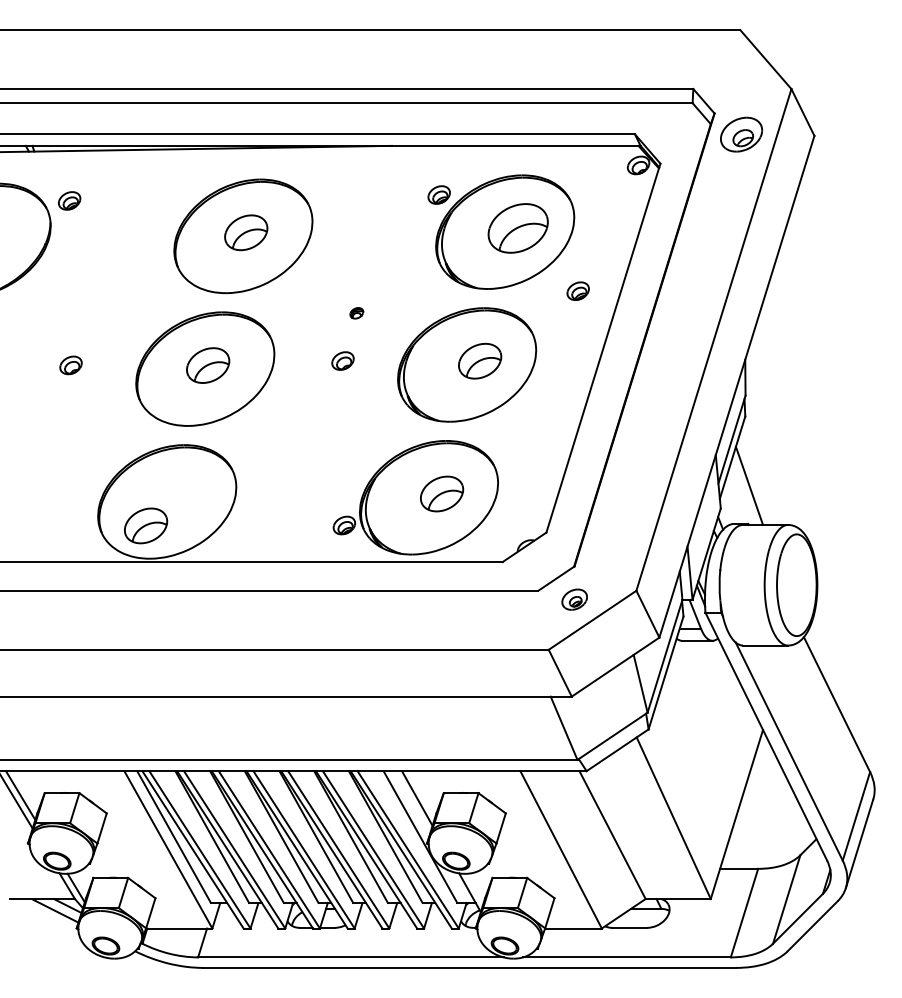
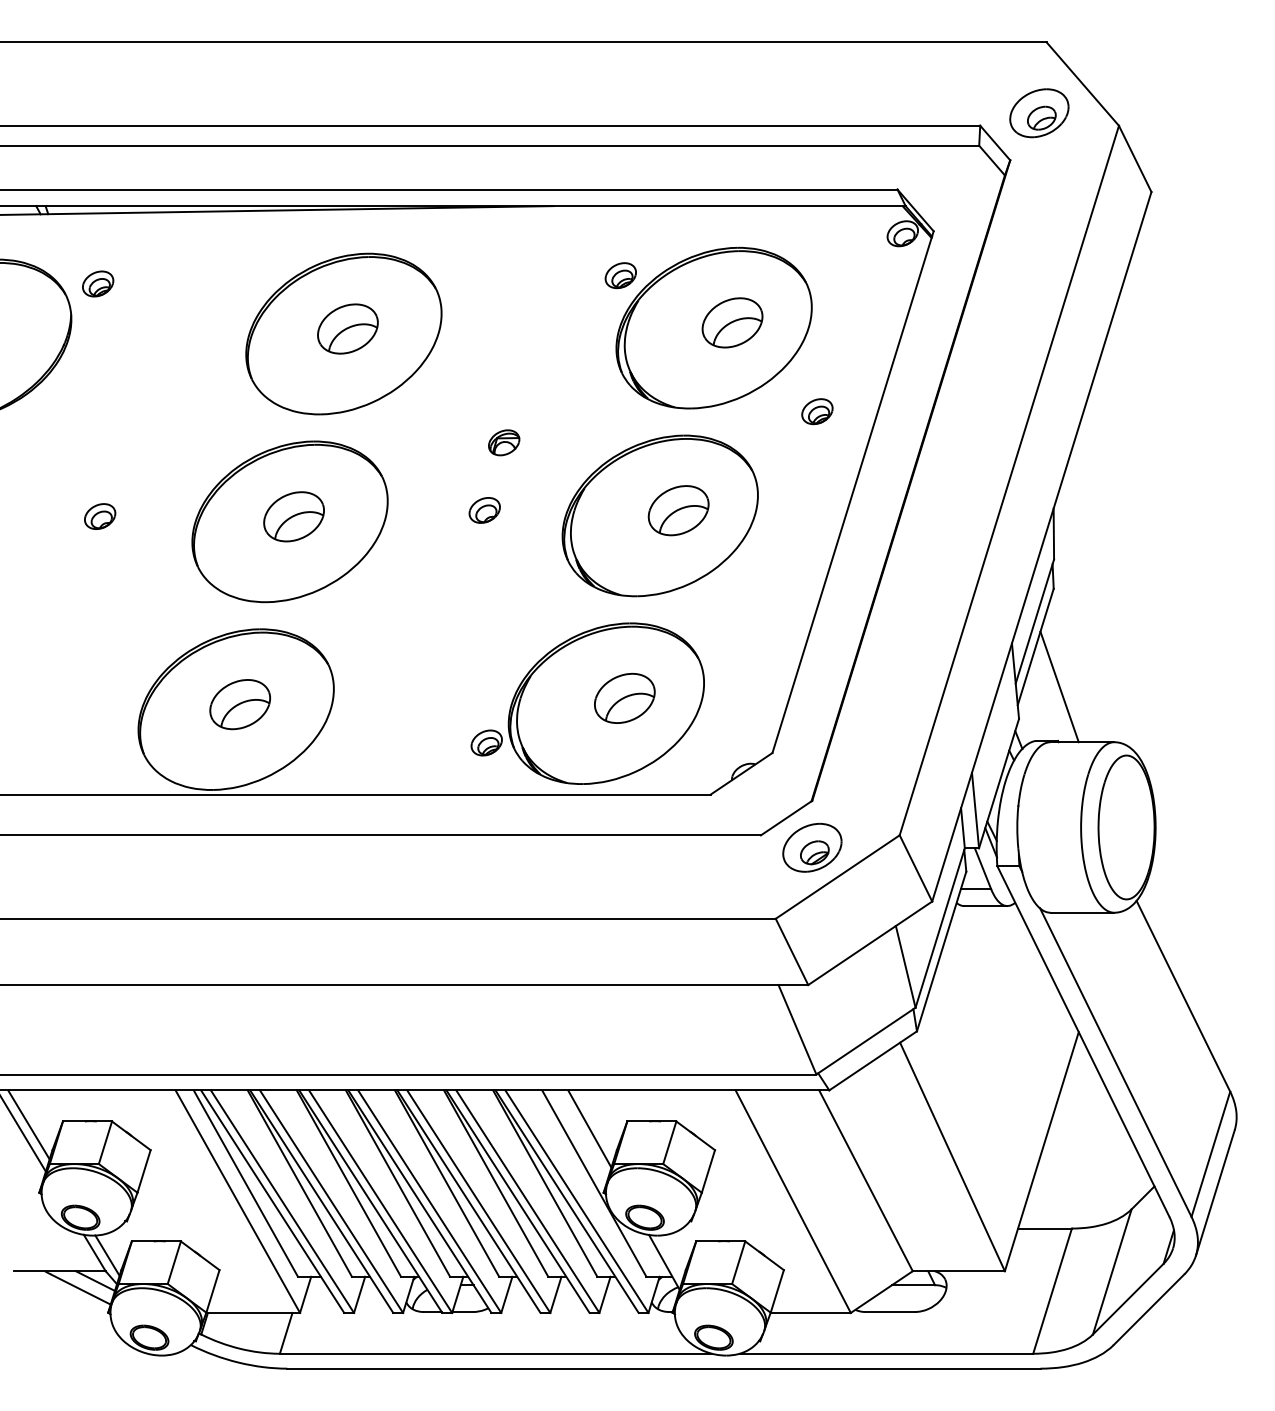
part: (741, 134) -> (1039, 113), moved
part: (518, 228) -> (732, 322), size x0.71
part: (356, 313) -> (504, 442), size x1.67
part: (146, 525) -> (240, 704), moved
part: (574, 599) -> (812, 847), size x1.67

